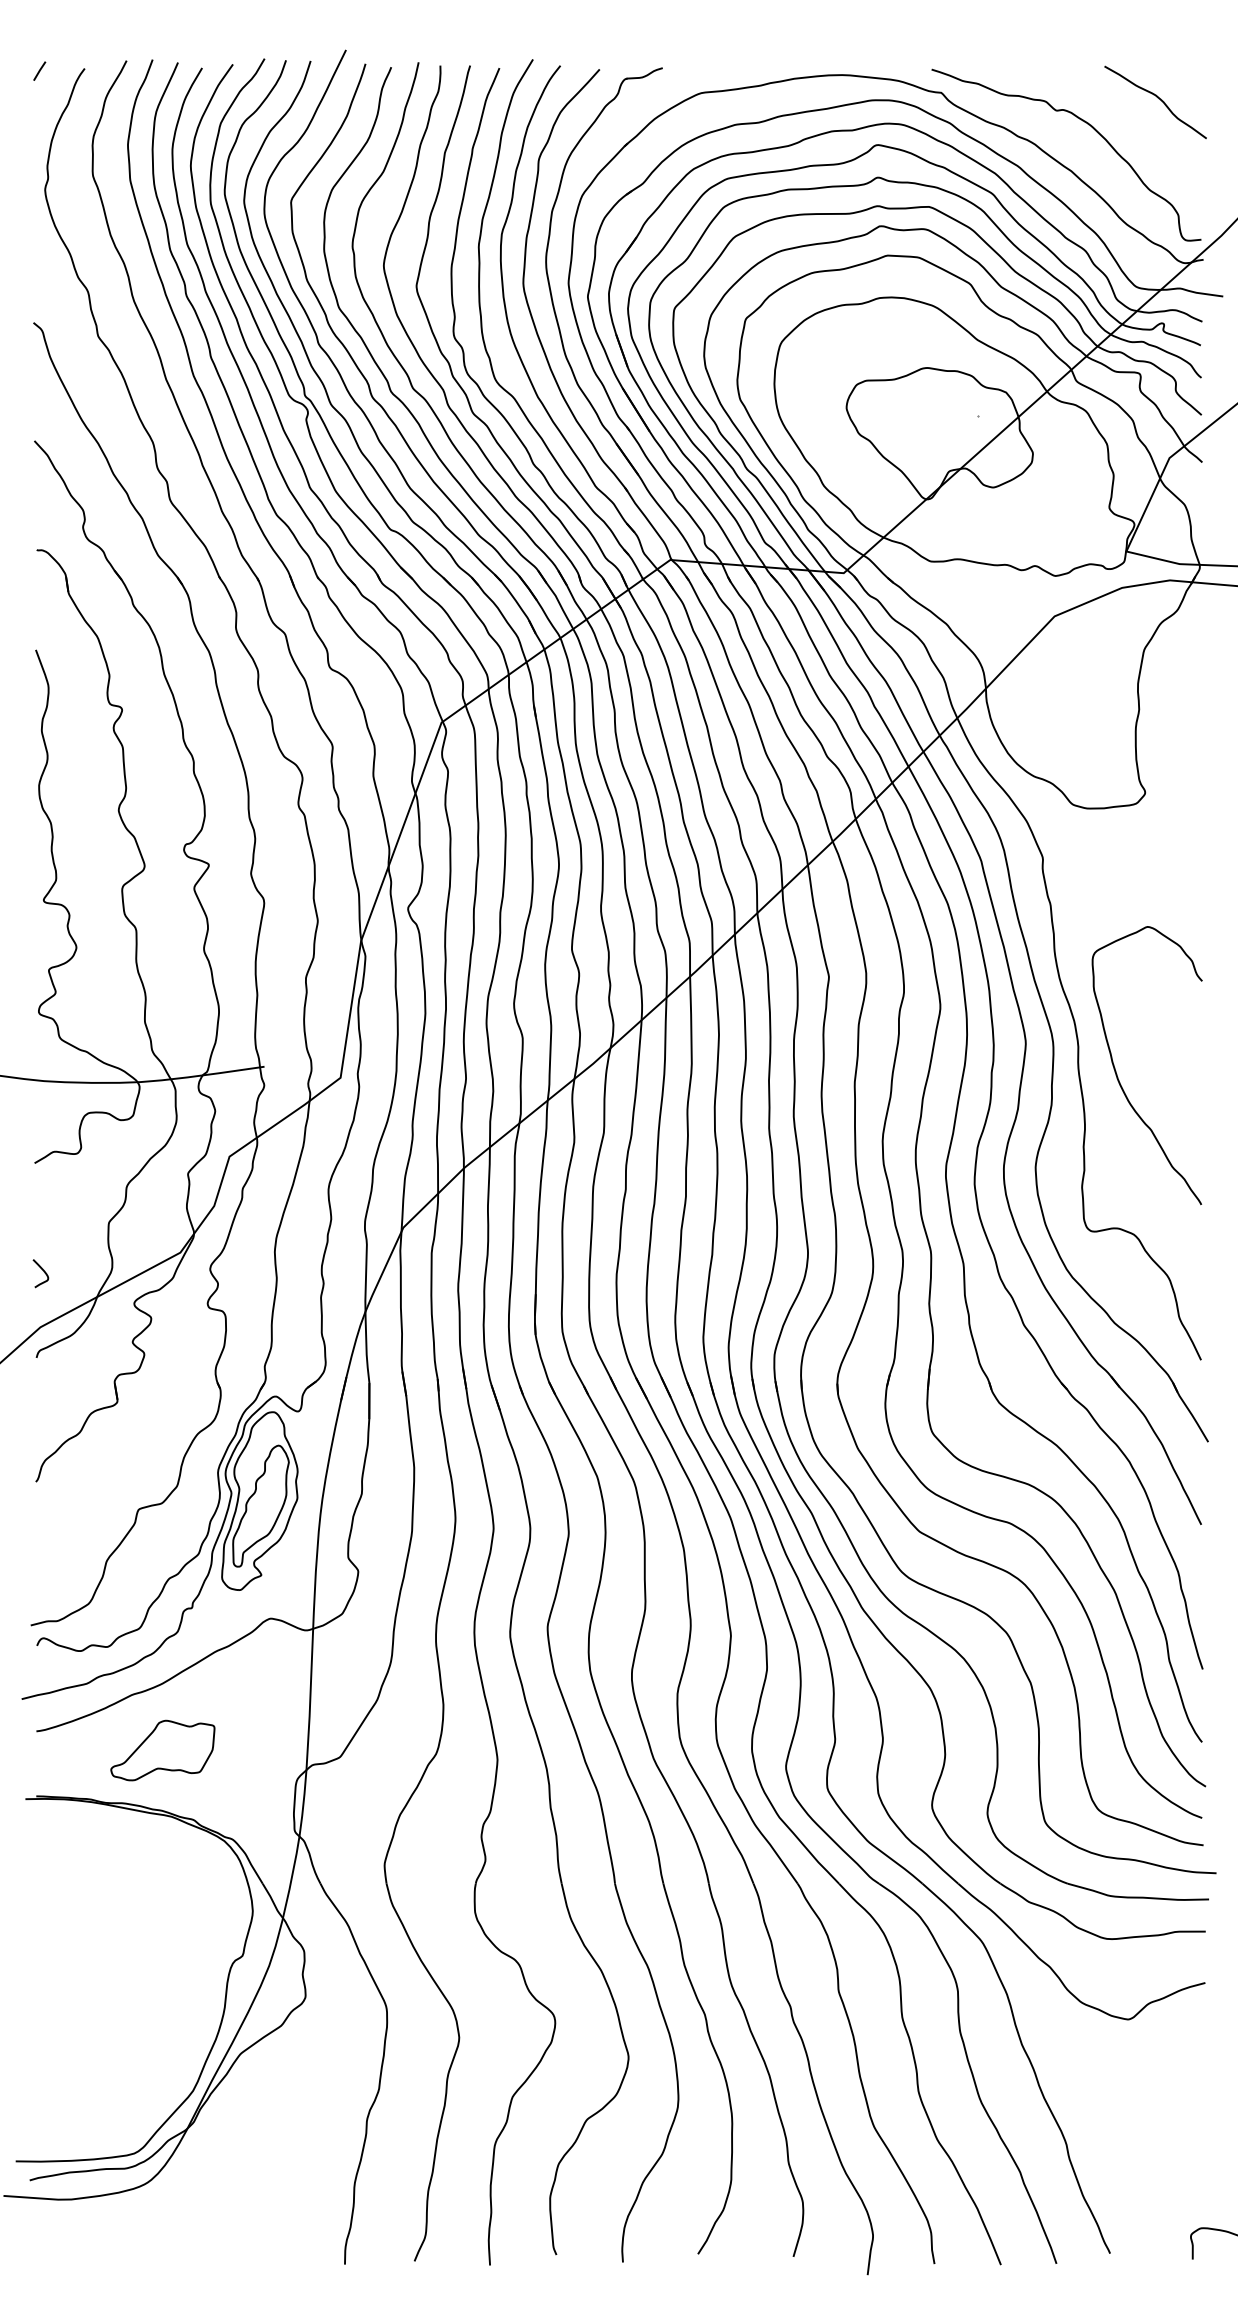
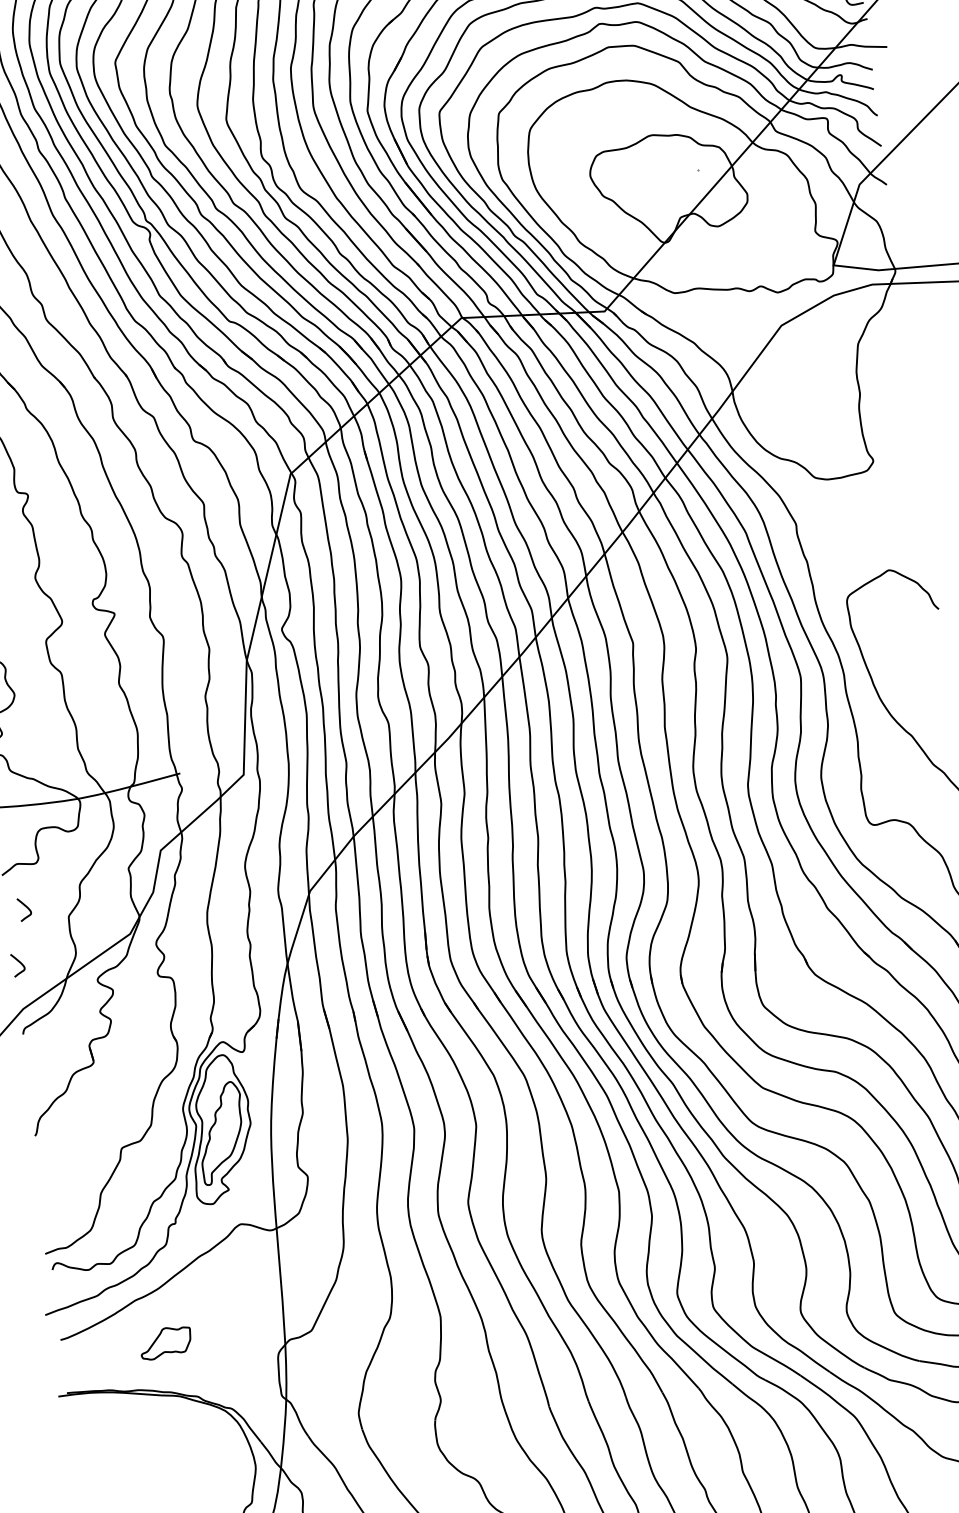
curve: (58, 1204) -> (25, 906), added
part: (162, 1750) -> (165, 1343), size x0.6

